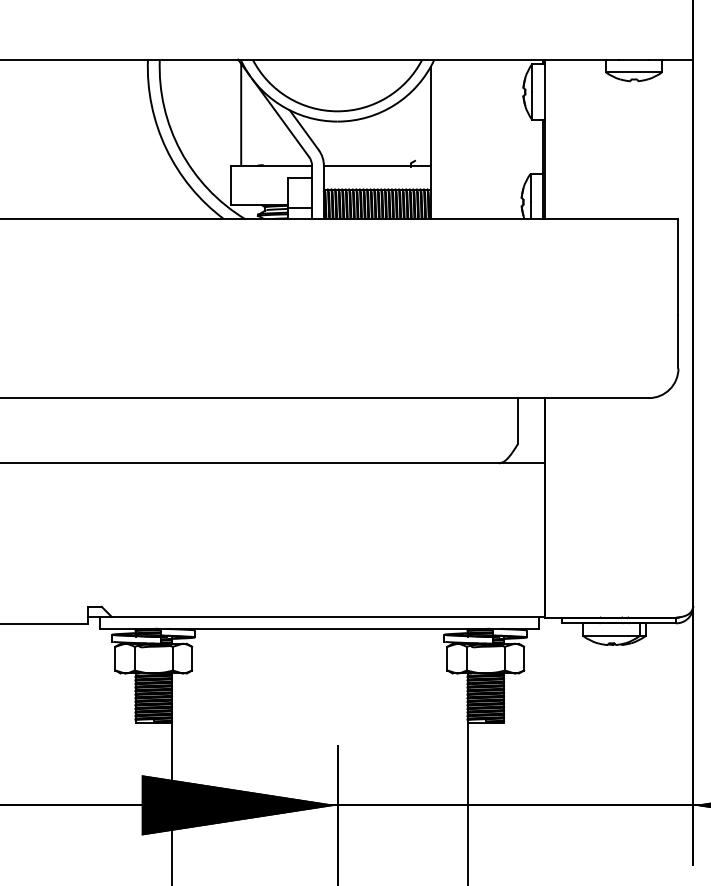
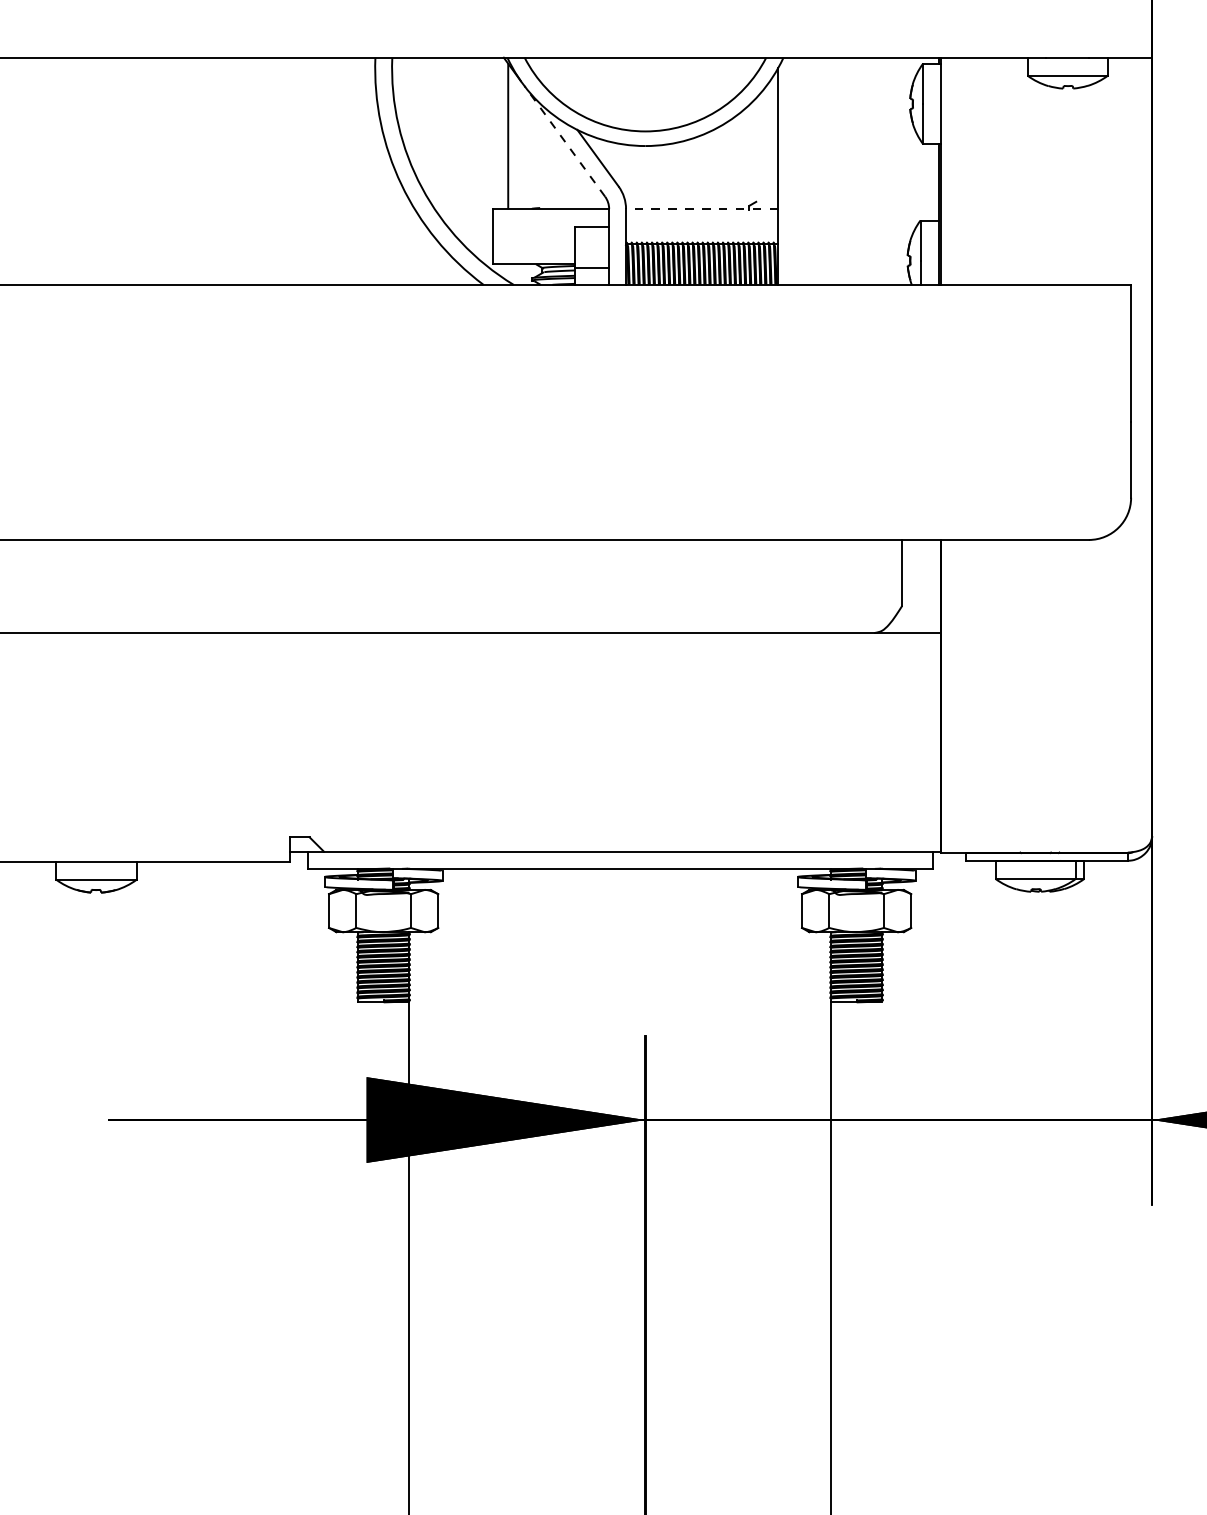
line: (280, 117) -> (564, 140), solid -> dashed
line: (376, 166) -> (701, 209), solid -> dashed

